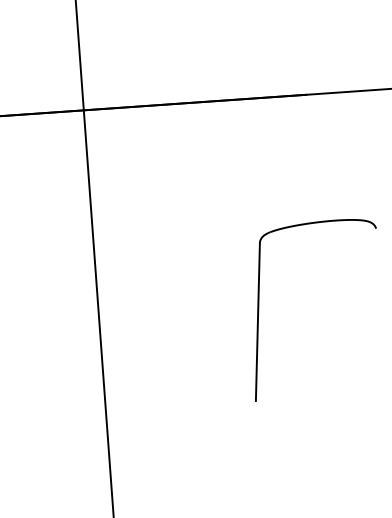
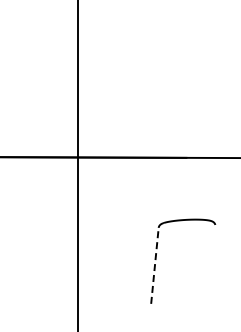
line: (256, 321) -> (154, 265), solid -> dashed

